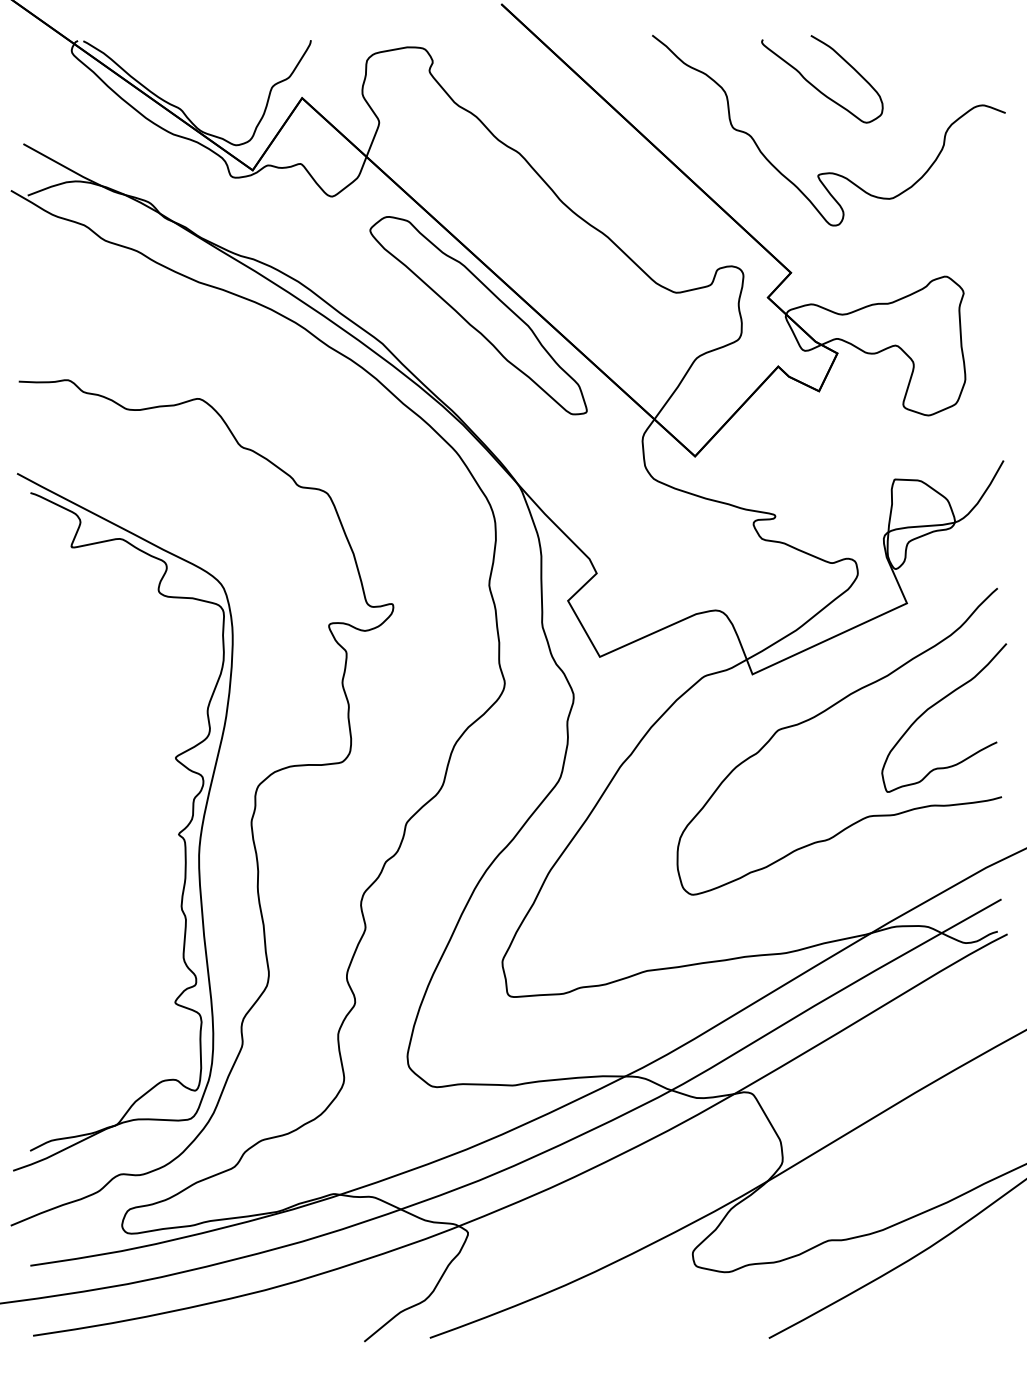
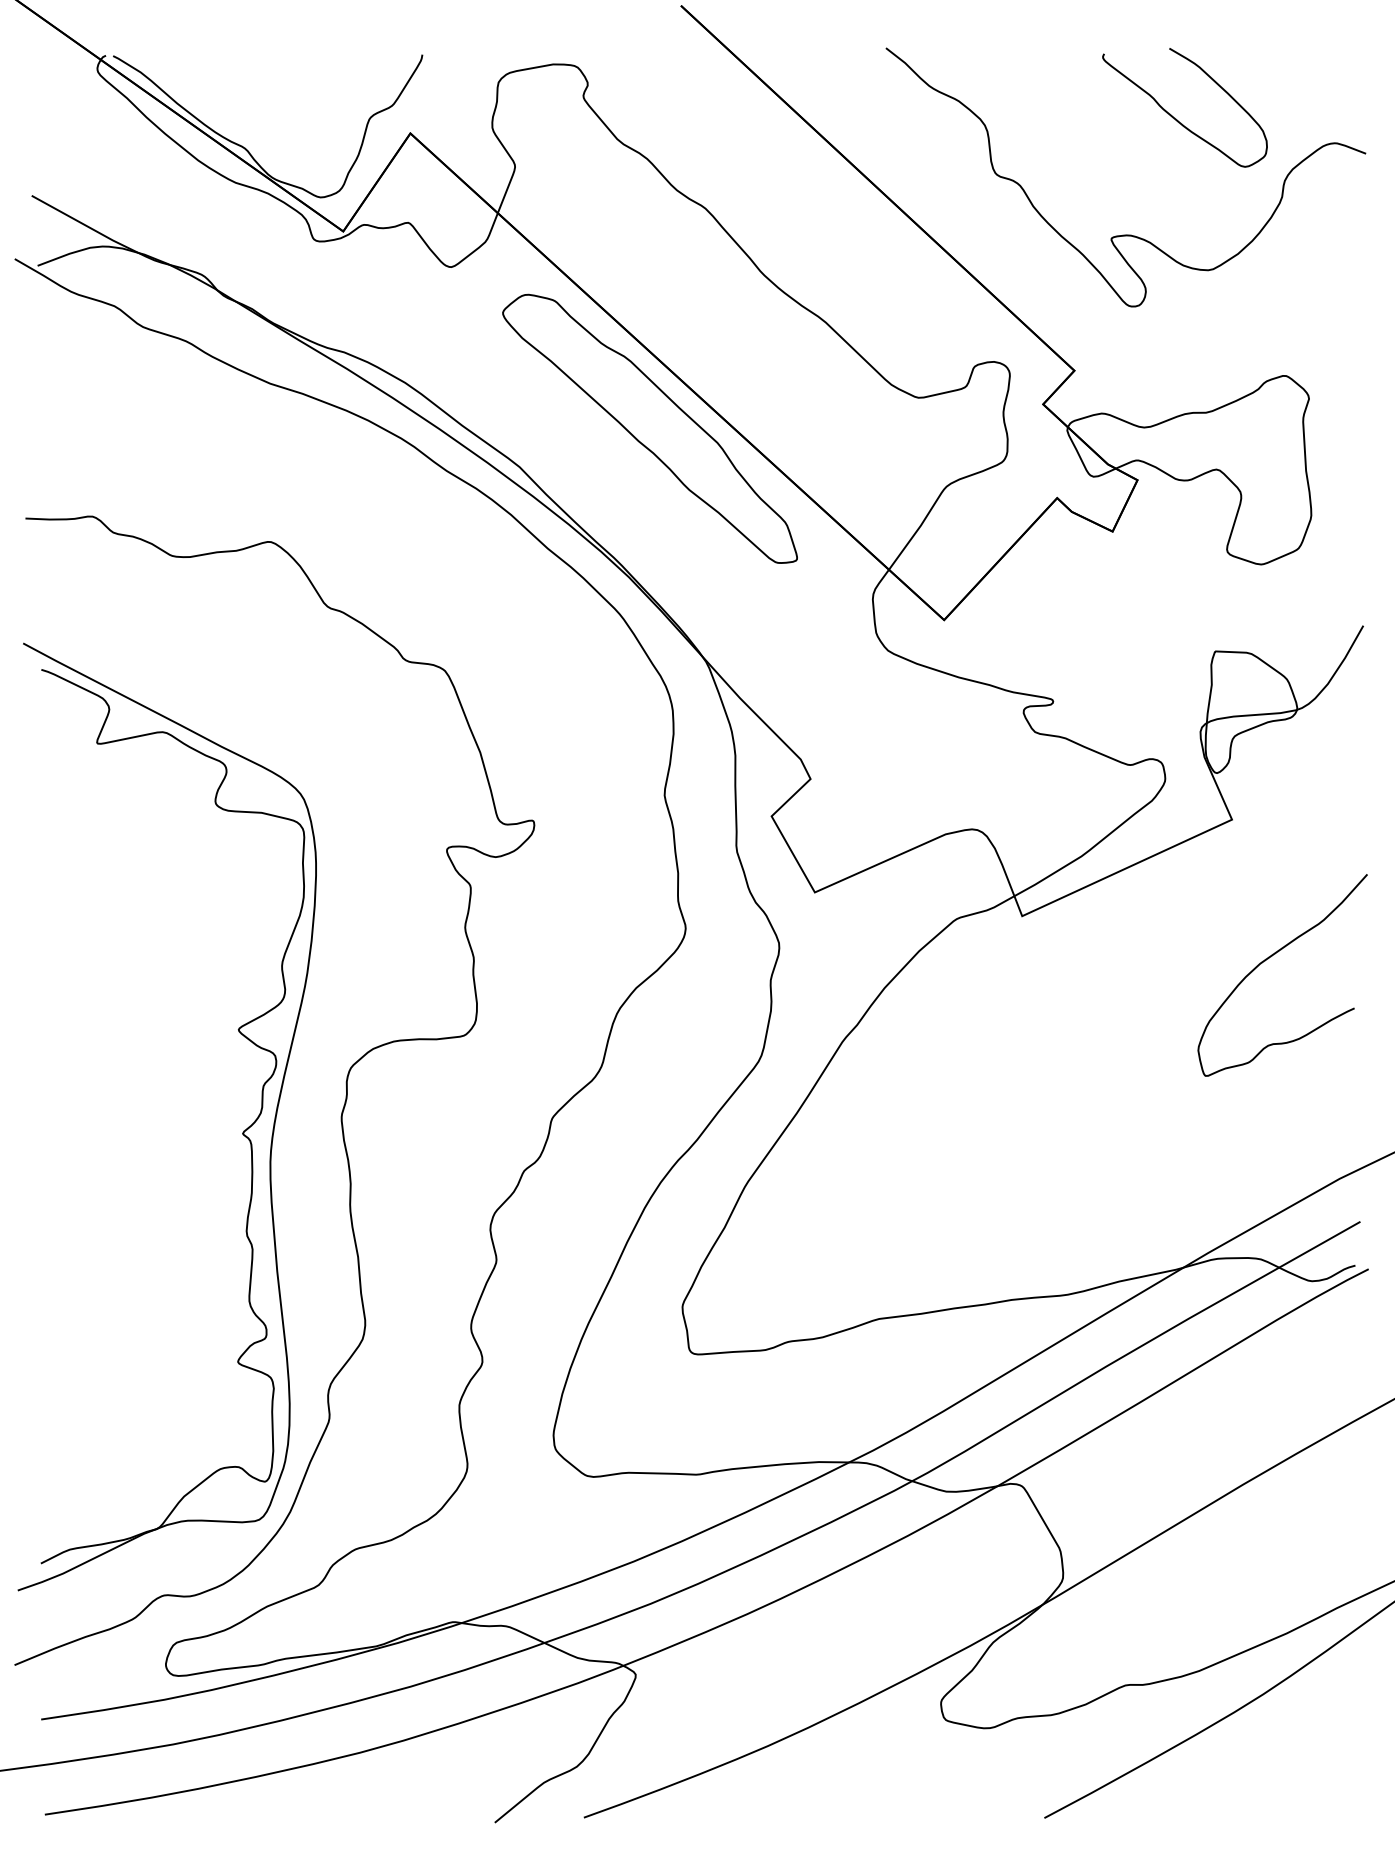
curve: (815, 86) -> (1175, 117), moved
curve: (824, 712) -> (1119, 967), removed

